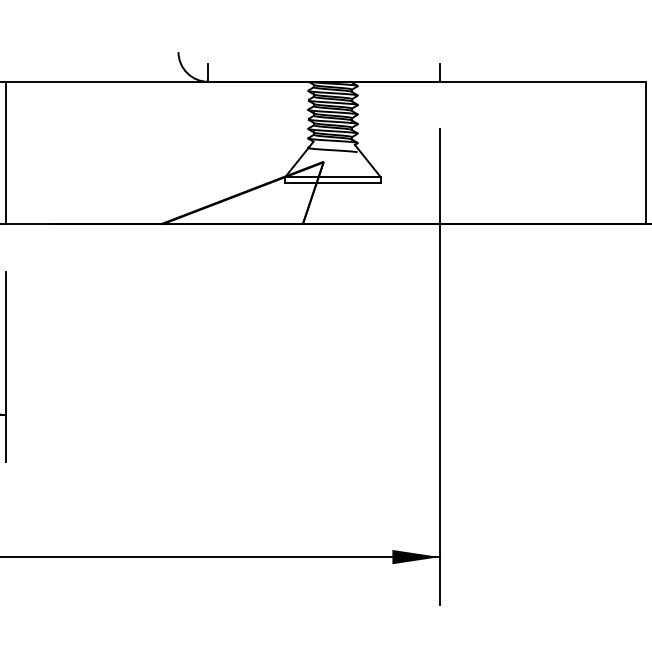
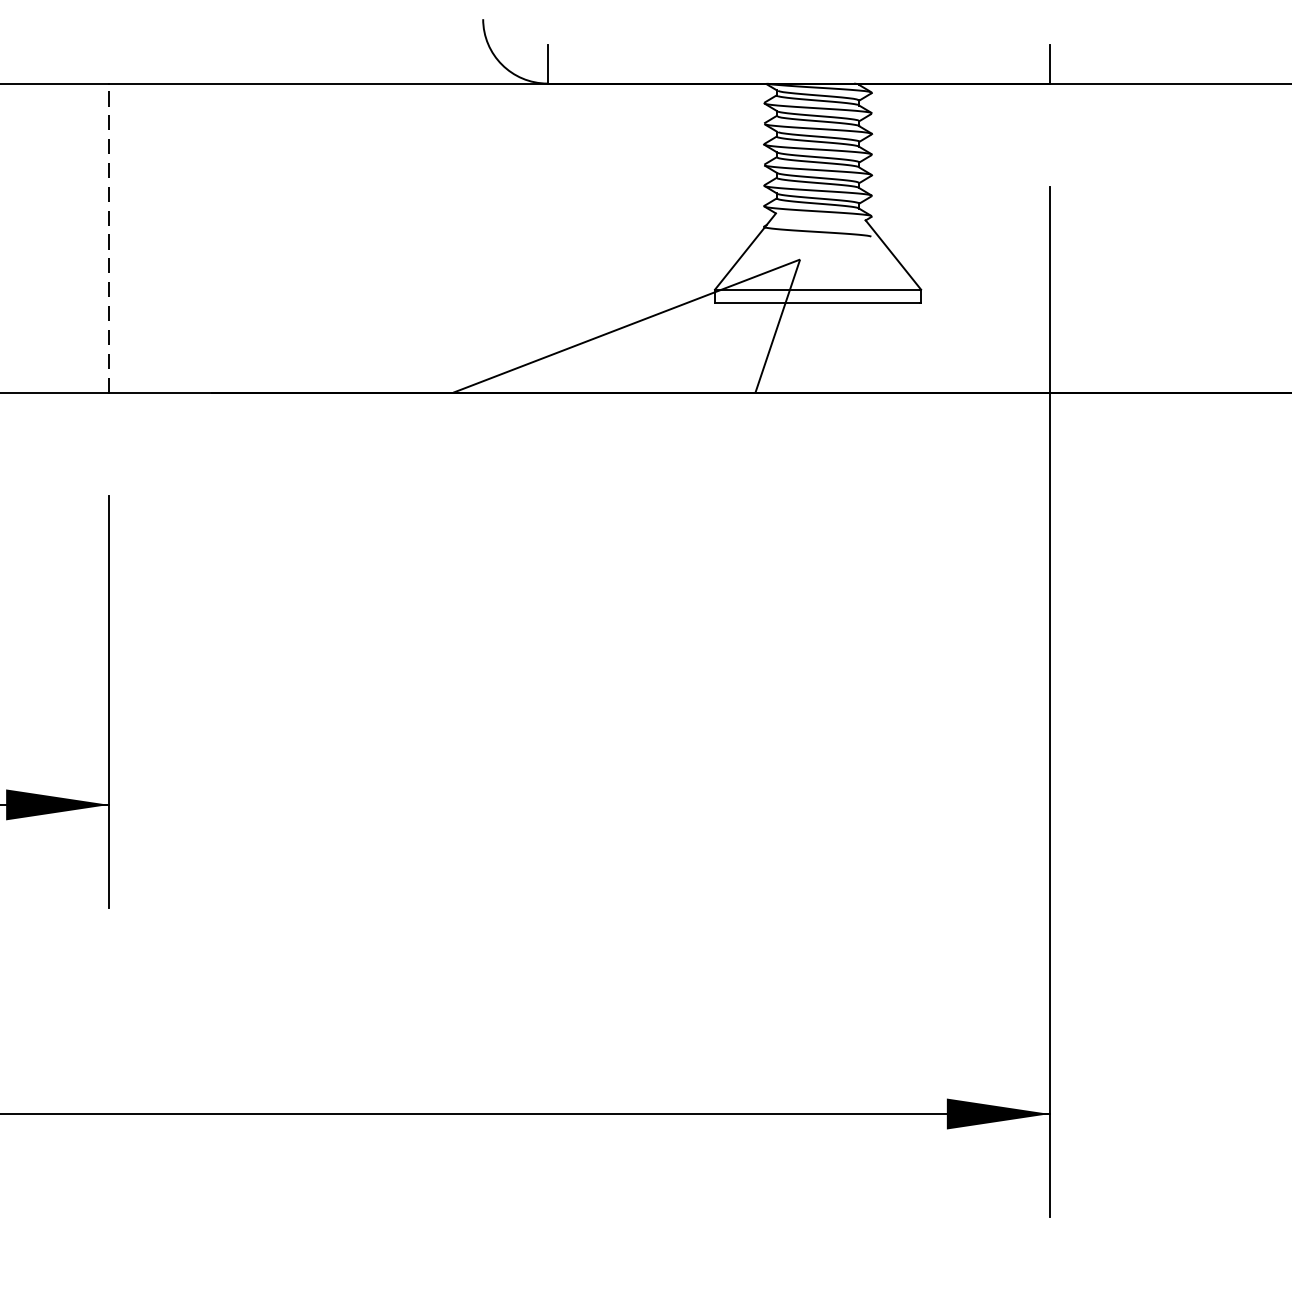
line: (6, 152) -> (110, 236), solid -> dashed
hatch: (242, 193) -> (621, 325), removed

